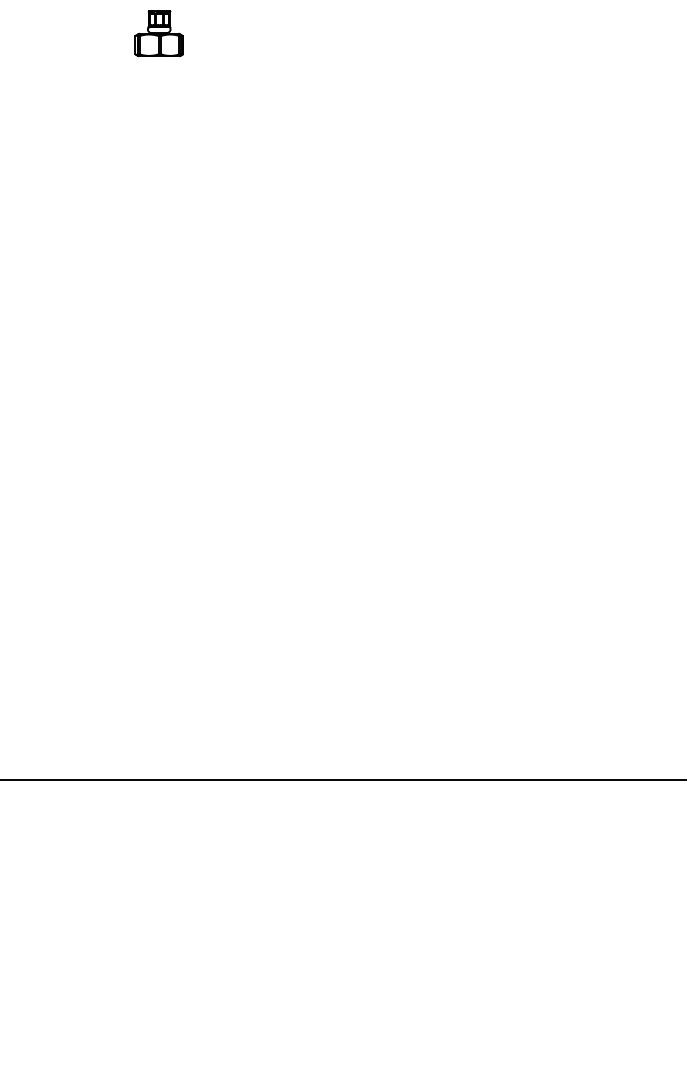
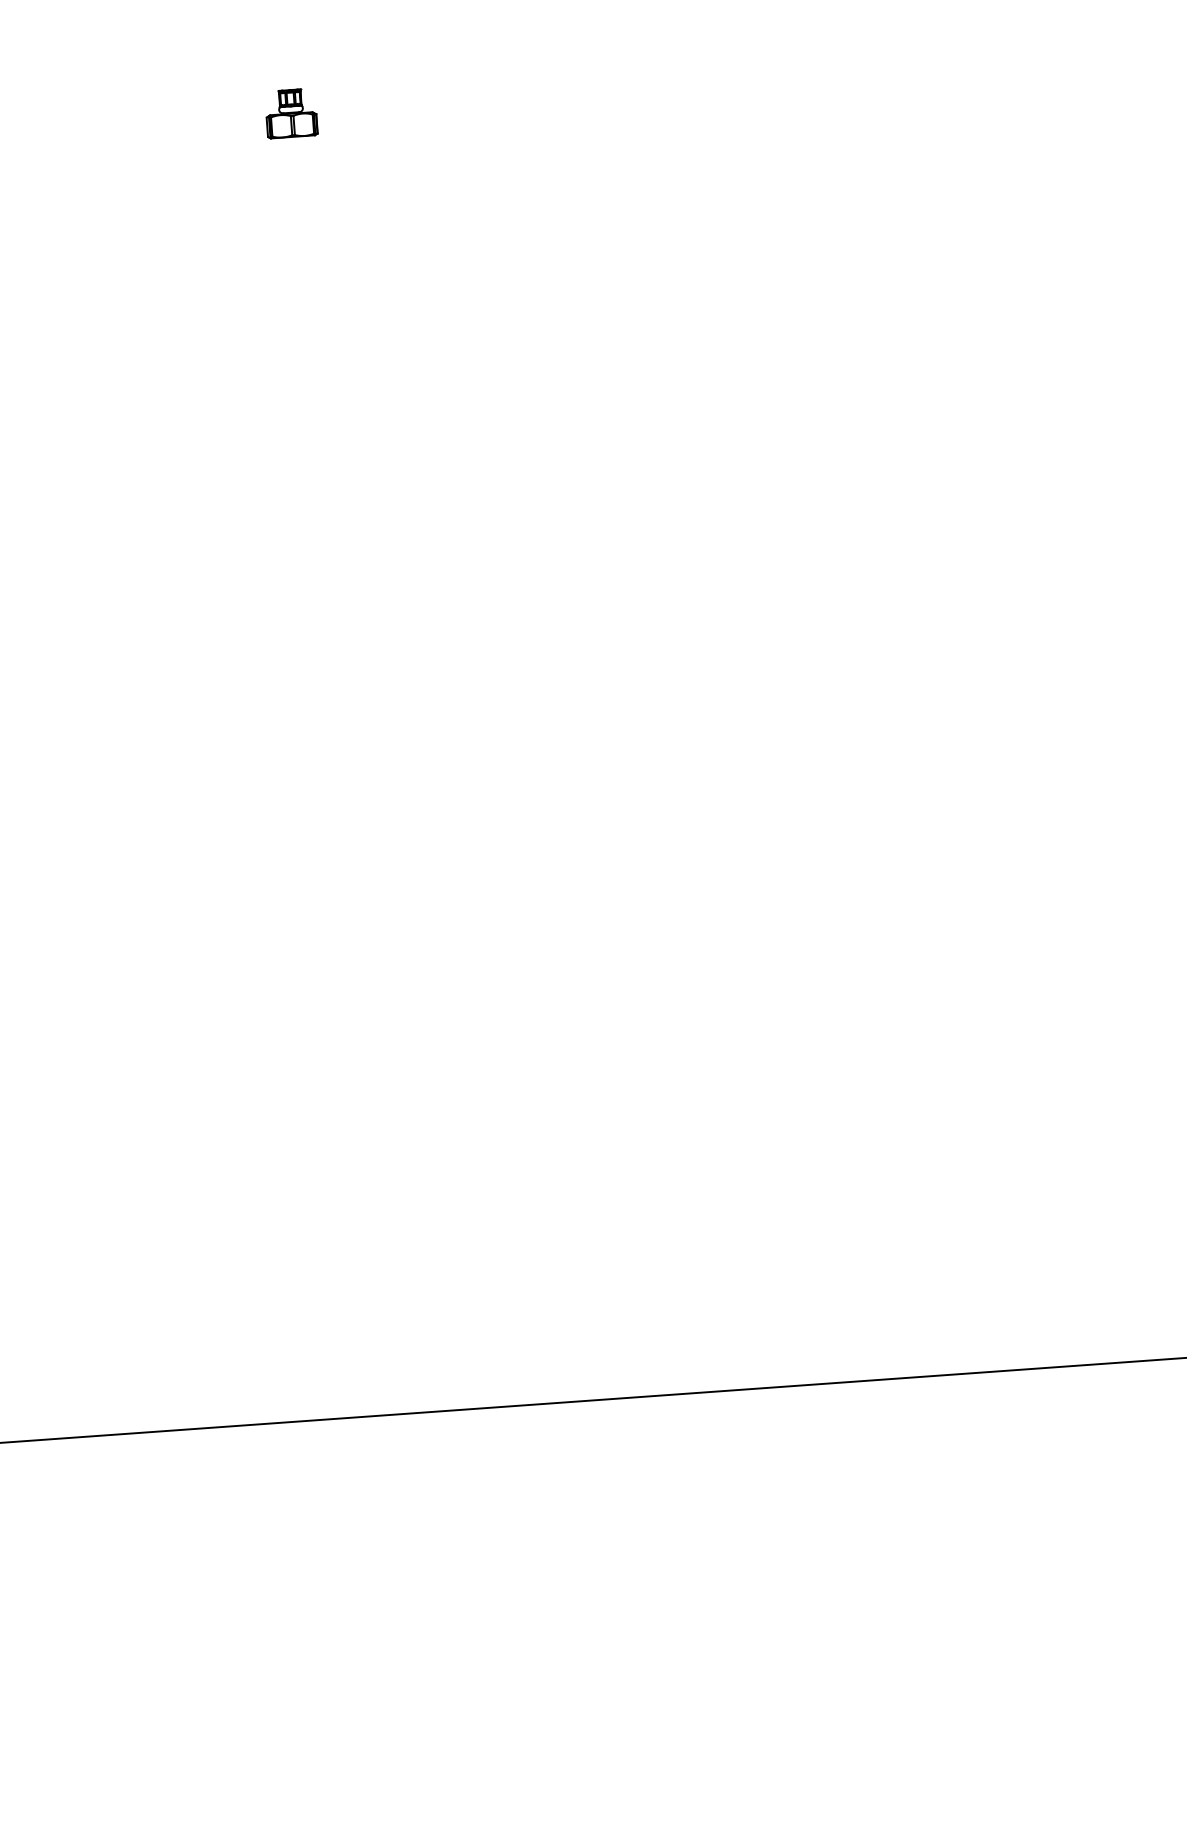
part: (158, 33) -> (290, 113), size x0.6

